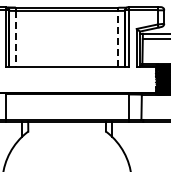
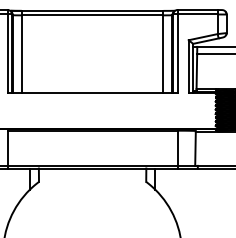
line: (118, 38) -> (163, 53), dashed -> solid
line: (15, 39) -> (21, 54), dashed -> solid

